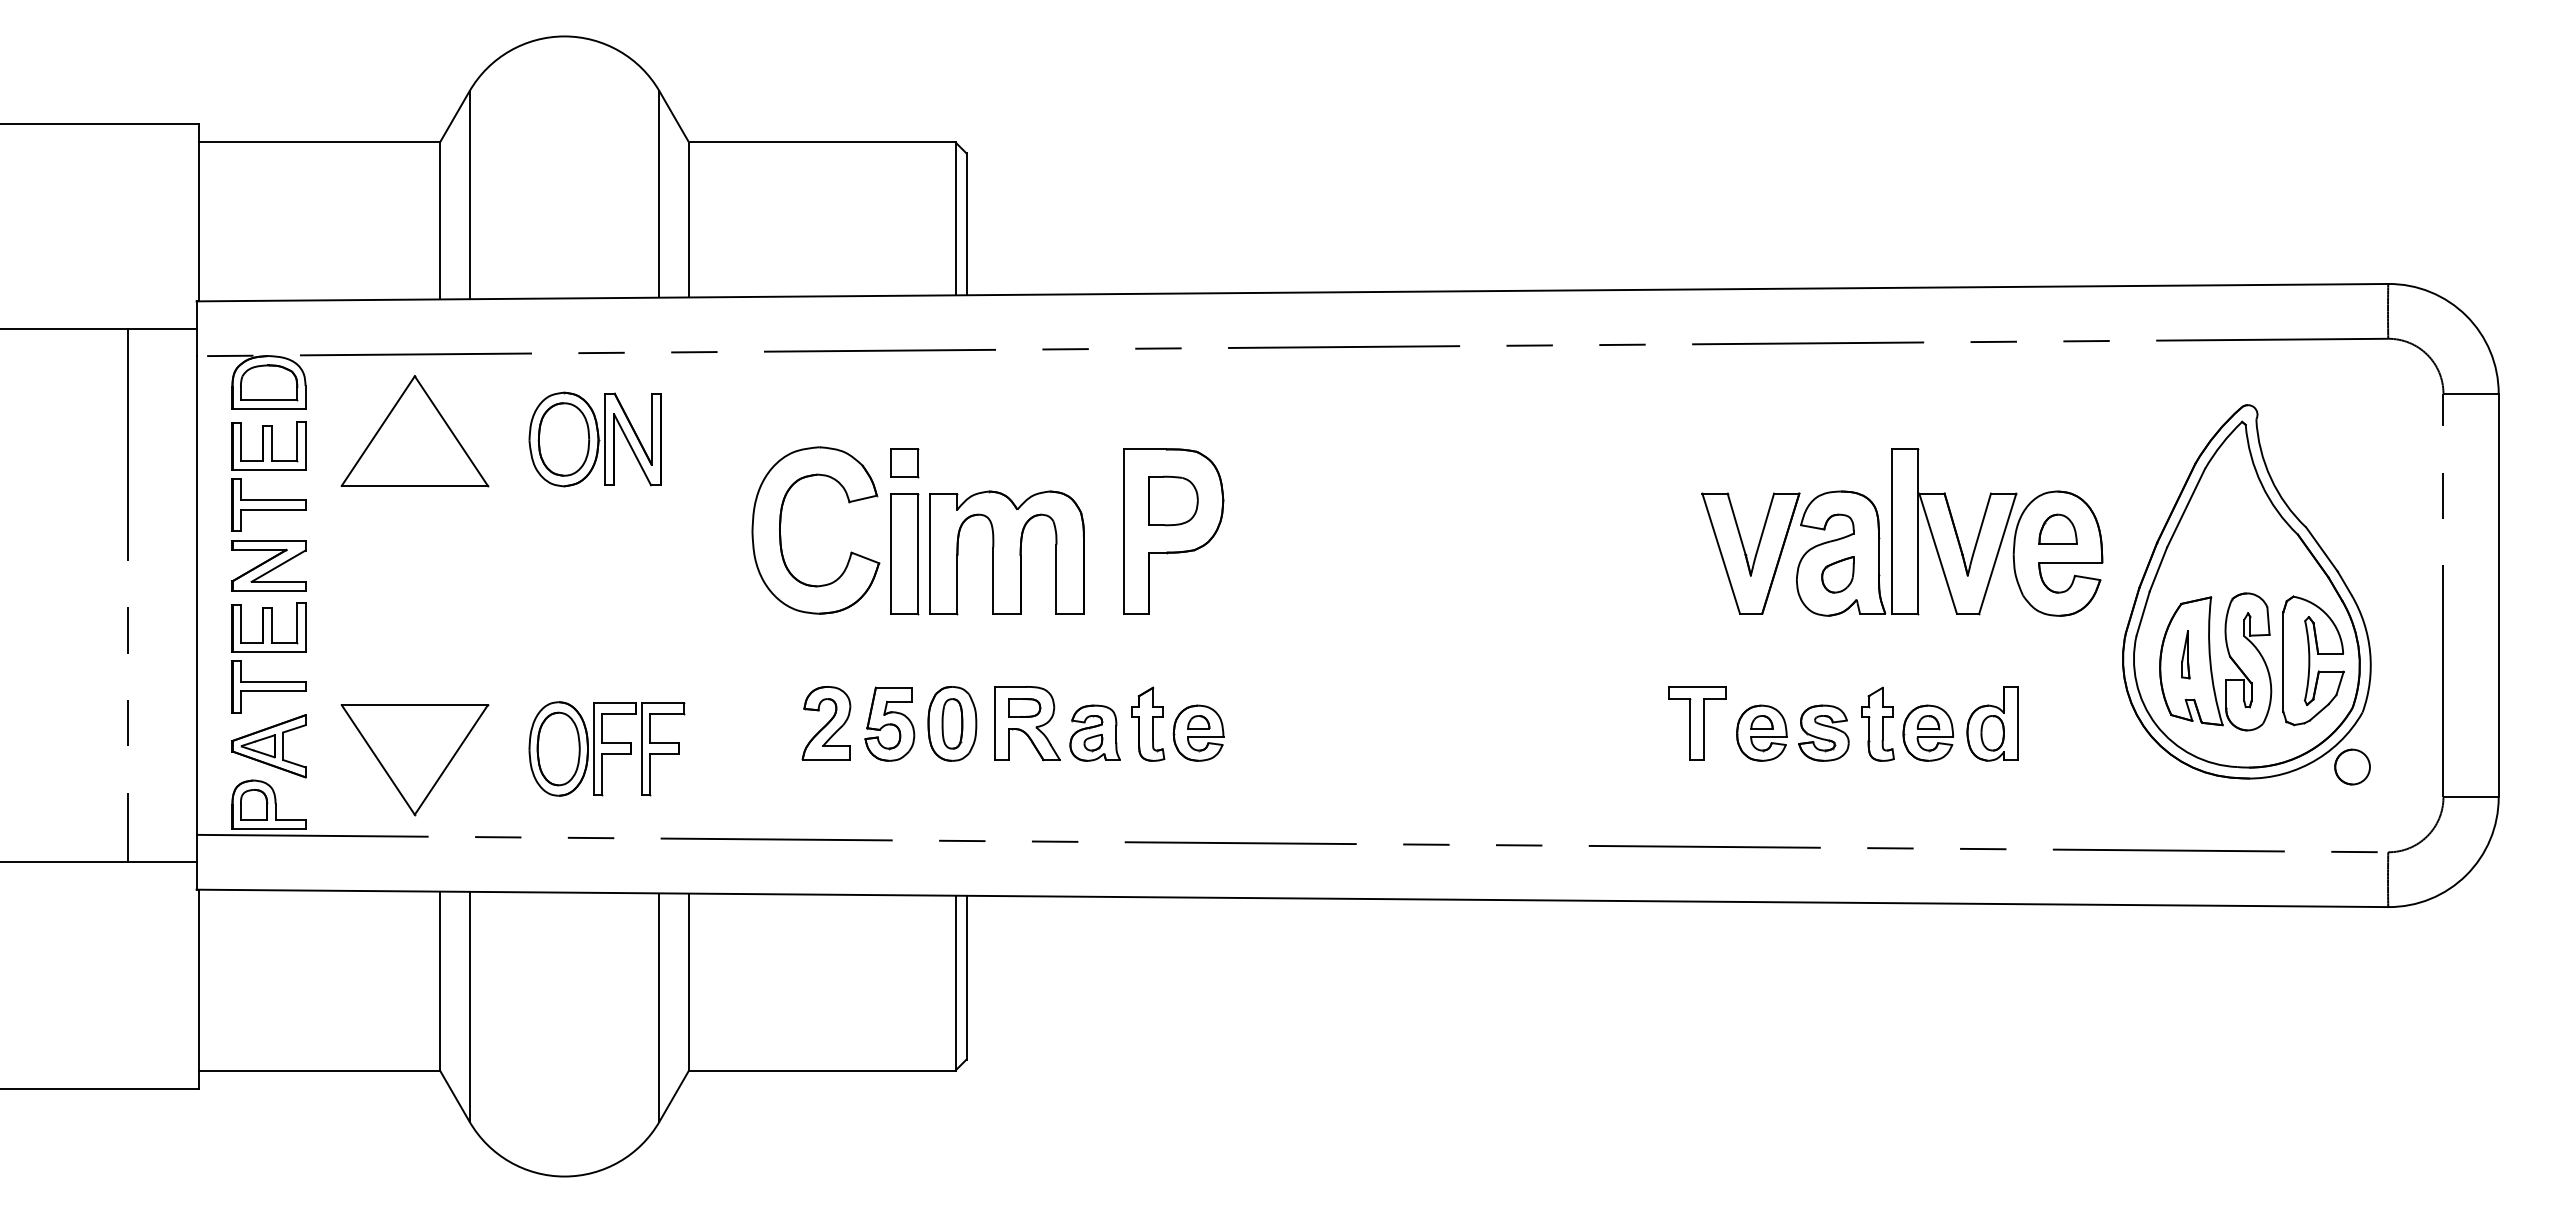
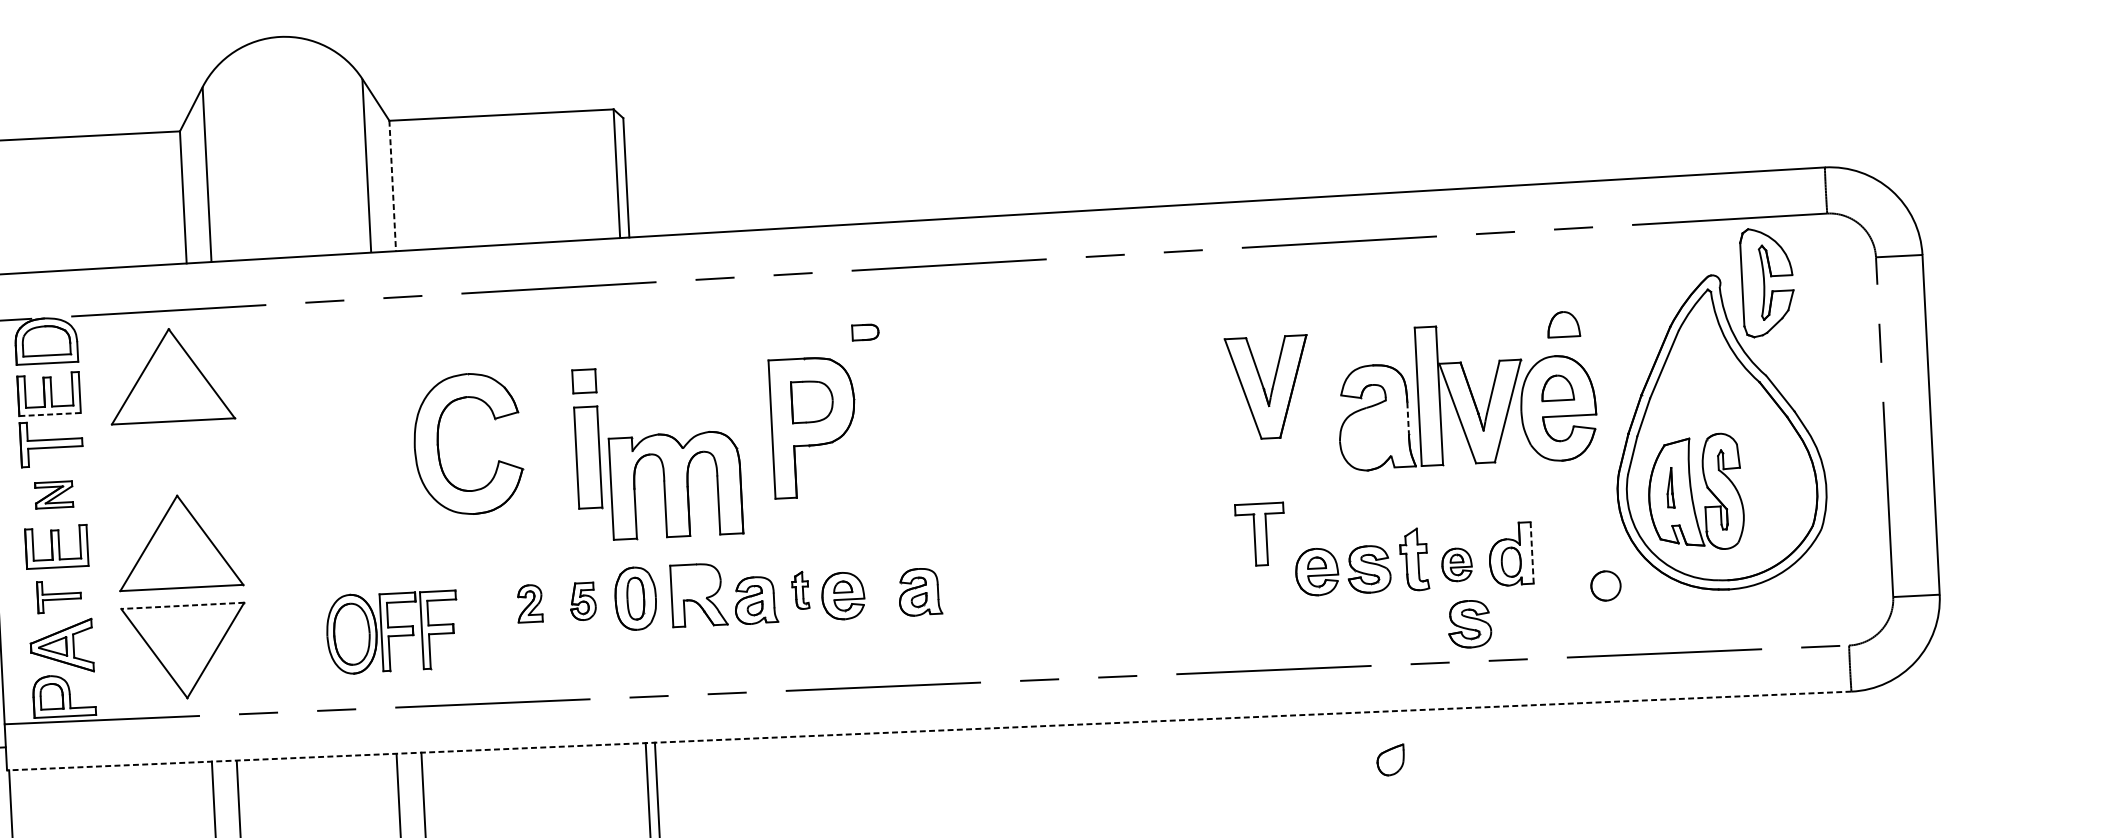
line: (689, 219) -> (393, 185), solid -> dashed
part: (594, 439) -> (322, 374), removed
part: (2068, 453) -> (1563, 323), added
line: (269, 470) -> (50, 414), solid -> dashed
part: (781, 535) -> (439, 449), moved
part: (1006, 552) -> (675, 485), moved
part: (1750, 553) -> (1267, 387), moved
line: (1879, 556) -> (1408, 418), solid -> dashed
part: (268, 565) -> (53, 494), size x0.6
part: (1837, 574) -> (1390, 760), moved
part: (414, 629) -> (179, 542), added
part: (2313, 660) -> (1767, 282), moved
part: (268, 686) -> (58, 596), size x0.7
line: (414, 705) -> (182, 606), solid -> dashed
part: (1024, 707) -> (865, 332), moved
part: (826, 723) -> (529, 603), size x0.6
part: (889, 723) -> (582, 601), size x0.6
part: (1148, 723) -> (800, 590), size x0.6
part: (1697, 723) -> (1260, 534), moved
line: (2018, 723) -> (1532, 552), solid -> dashed
part: (1289, 732) -> (919, 591), added
part: (1927, 732) -> (1456, 564), size x0.7
part: (606, 748) -> (392, 631), moved
part: (2352, 766) -> (1605, 585), moved
part: (1939, 803) -> (1469, 623), added
line: (1292, 898) -> (929, 731), solid -> dashed

